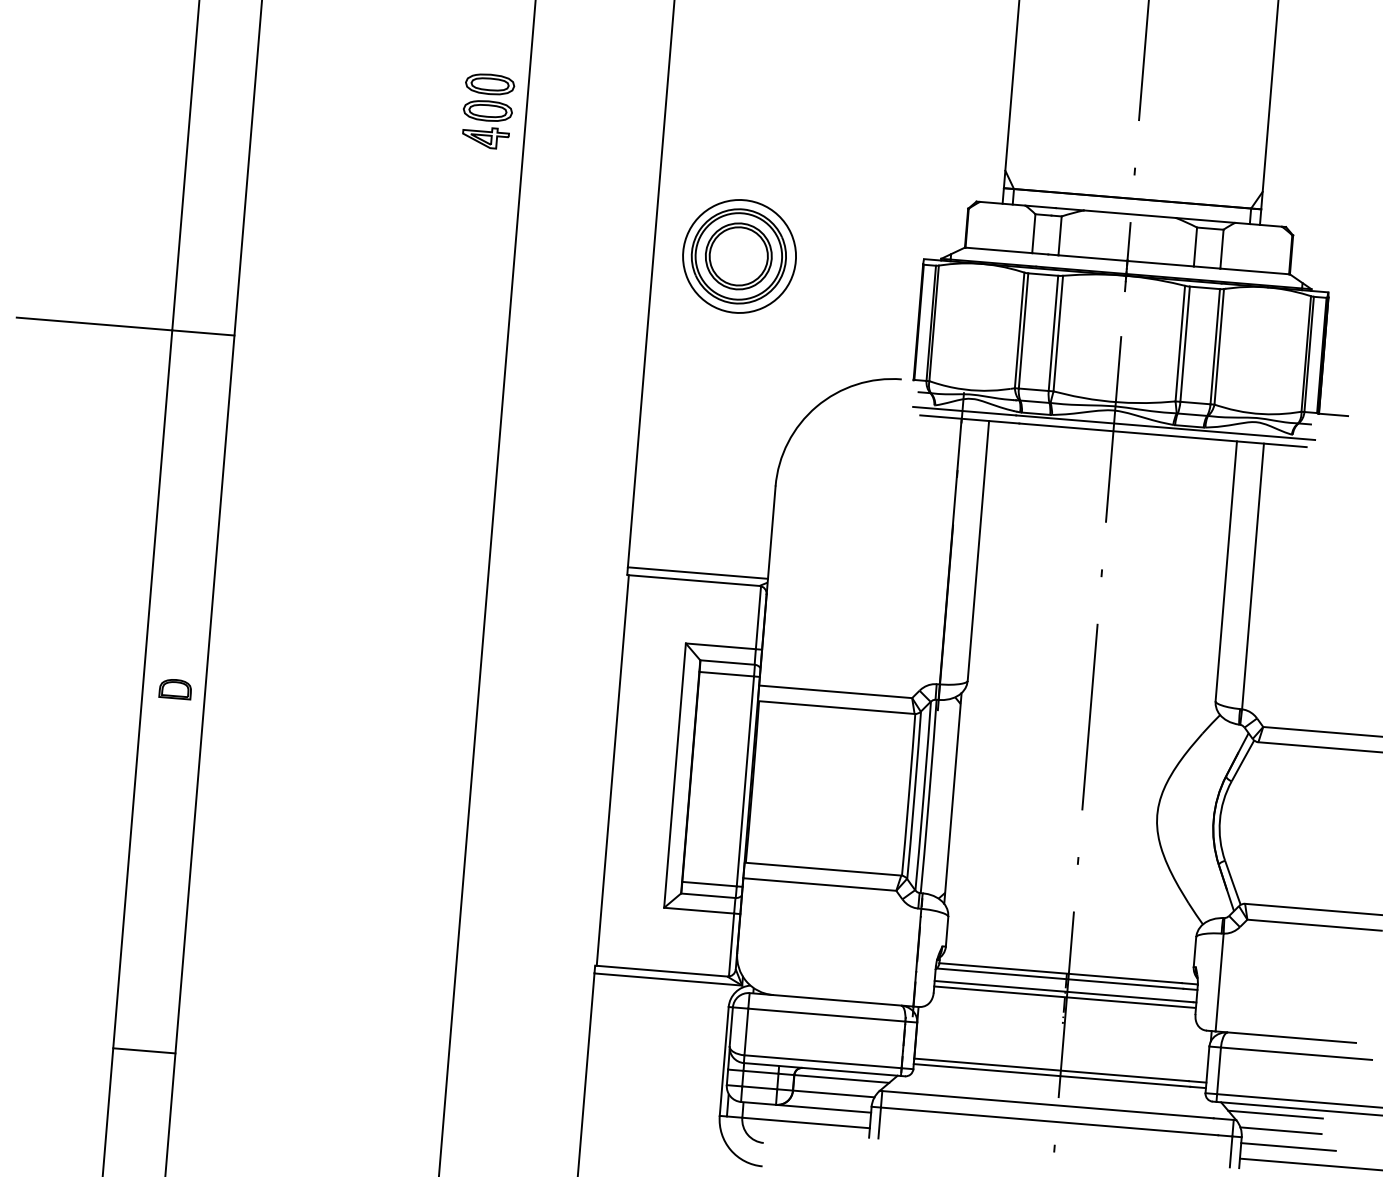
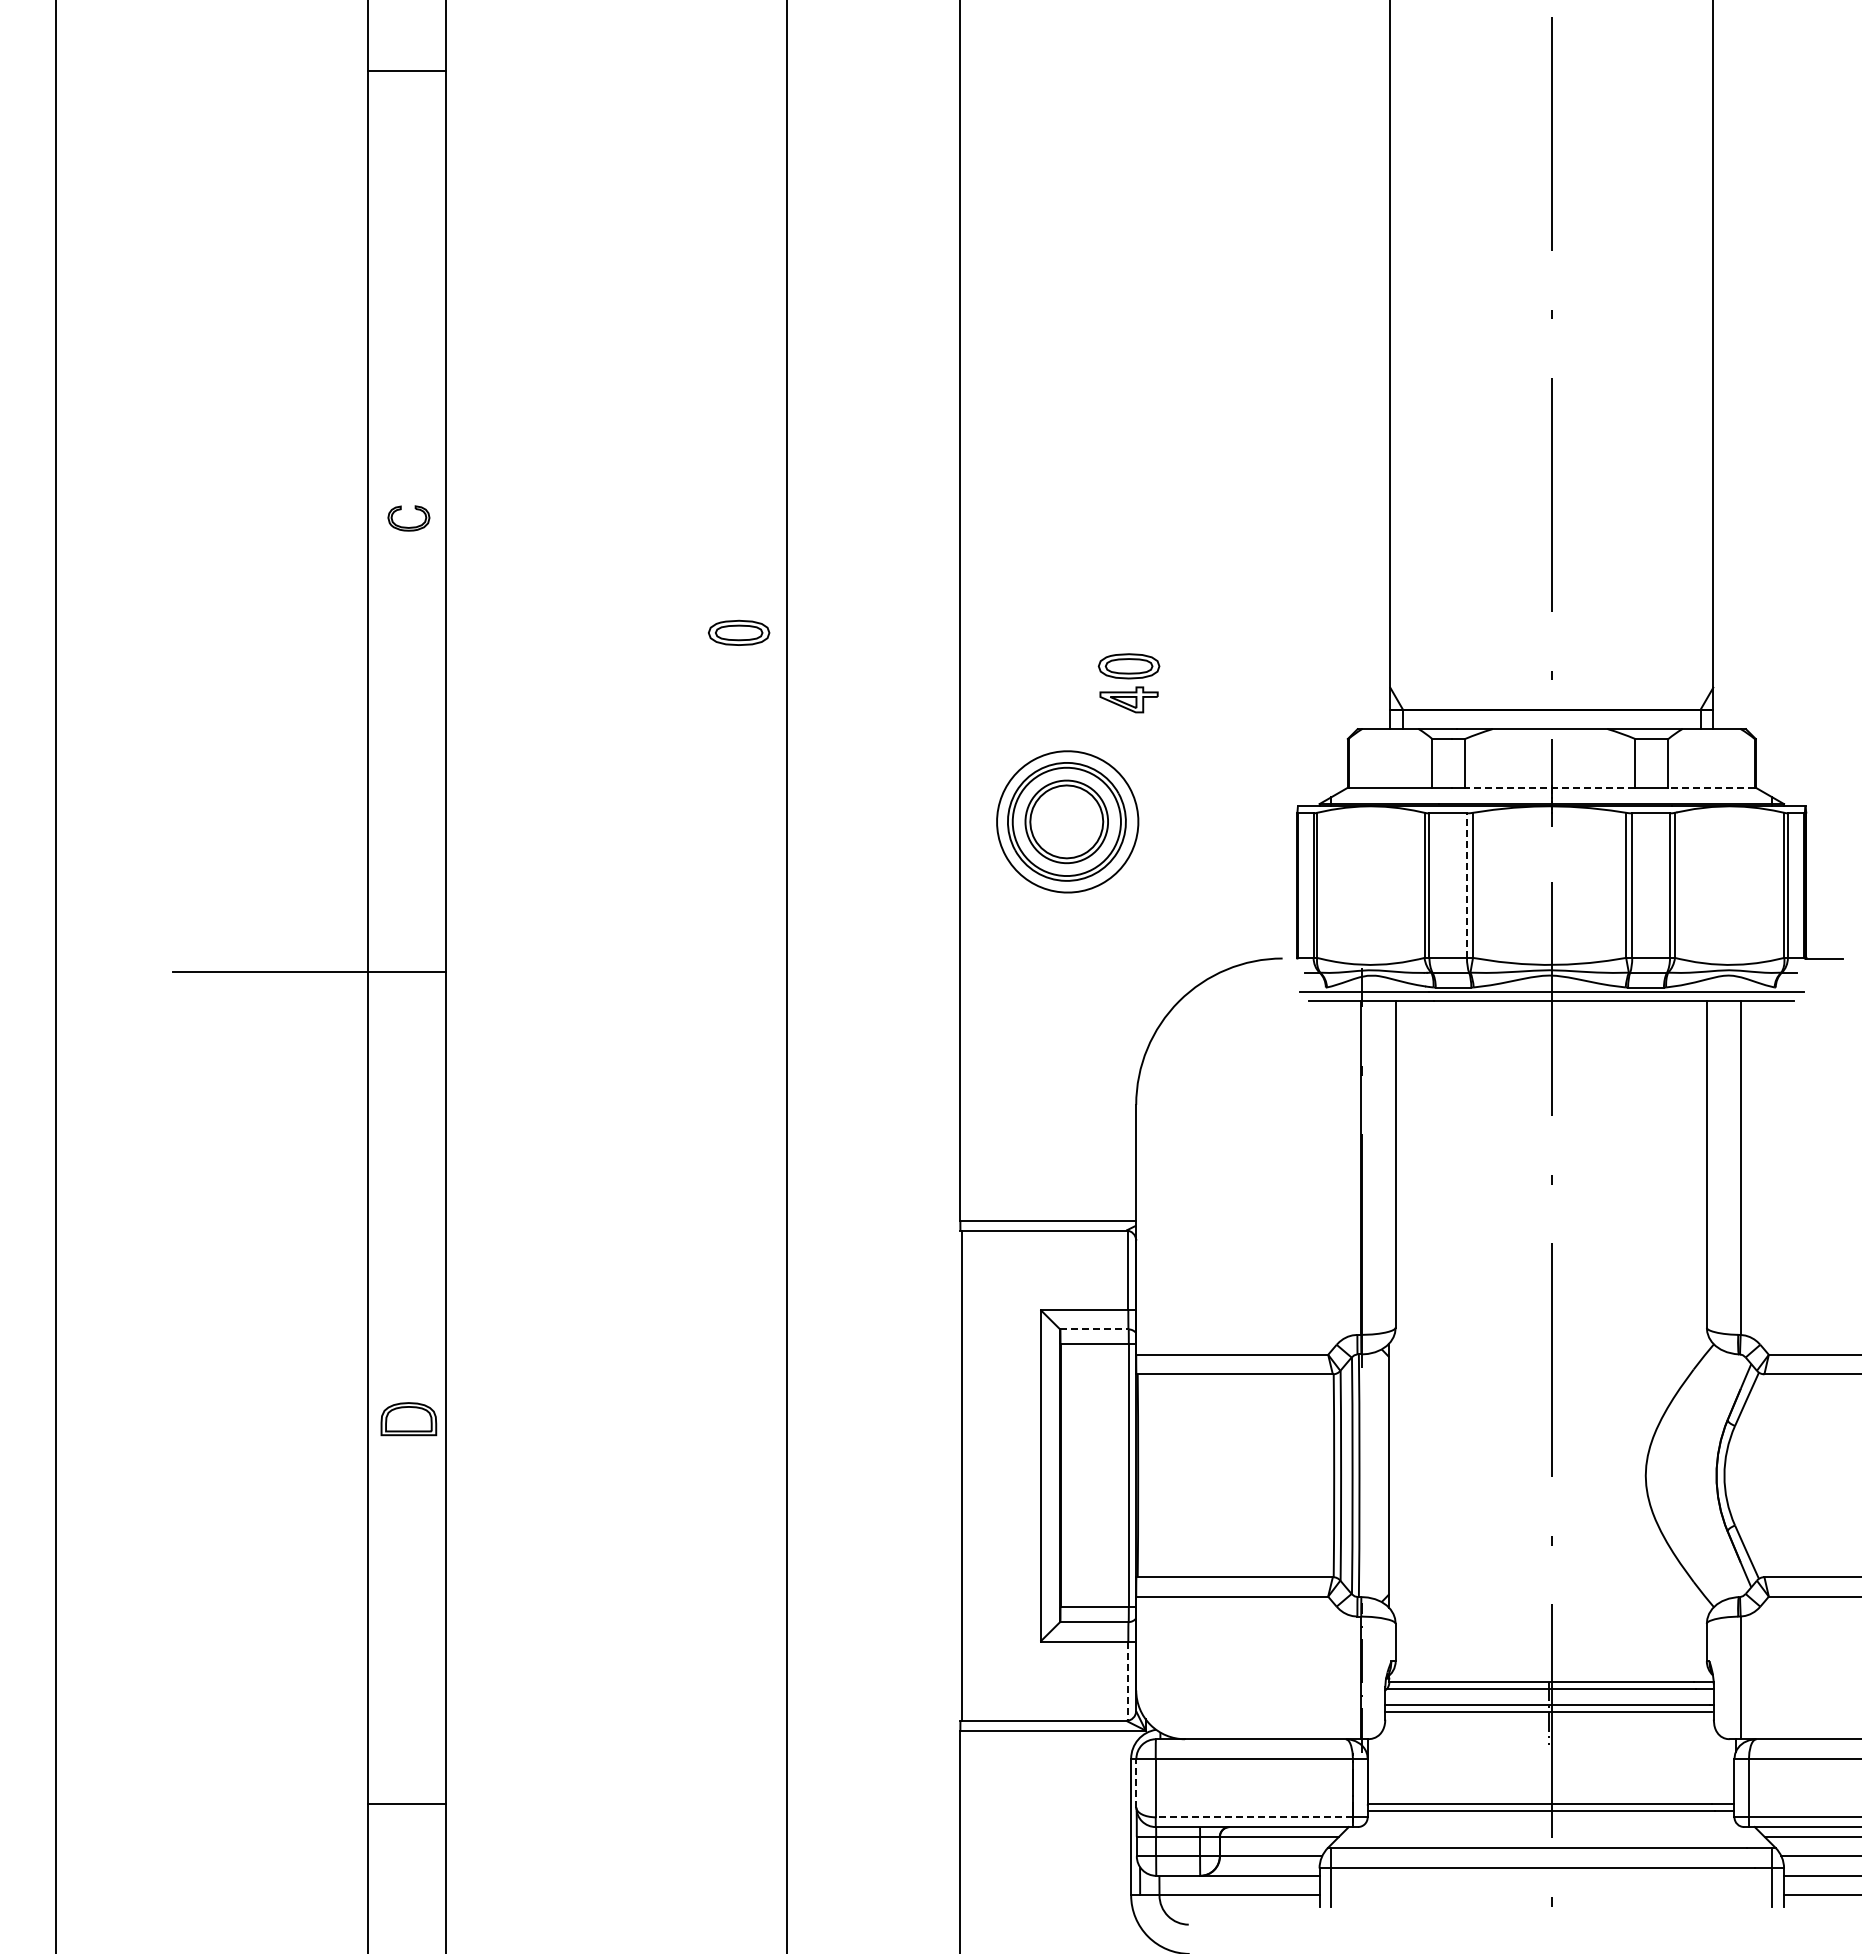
part: (486, 124) -> (1128, 683), moved
line: (1126, 260) -> (1550, 787), solid -> dashed
line: (1254, 271) -> (1711, 787), solid -> dashed
line: (1053, 333) -> (1466, 885), solid -> dashed
line: (727, 662) -> (1094, 1329), solid -> dashed
part: (175, 688) -> (408, 1418), size x1.4
line: (731, 945) -> (1128, 1681), solid -> dashed
line: (731, 1026) -> (1136, 1782), solid -> dashed
line: (144, 1051) -> (407, 1804), moved
line: (823, 1061) -> (1254, 1817), solid -> dashed

